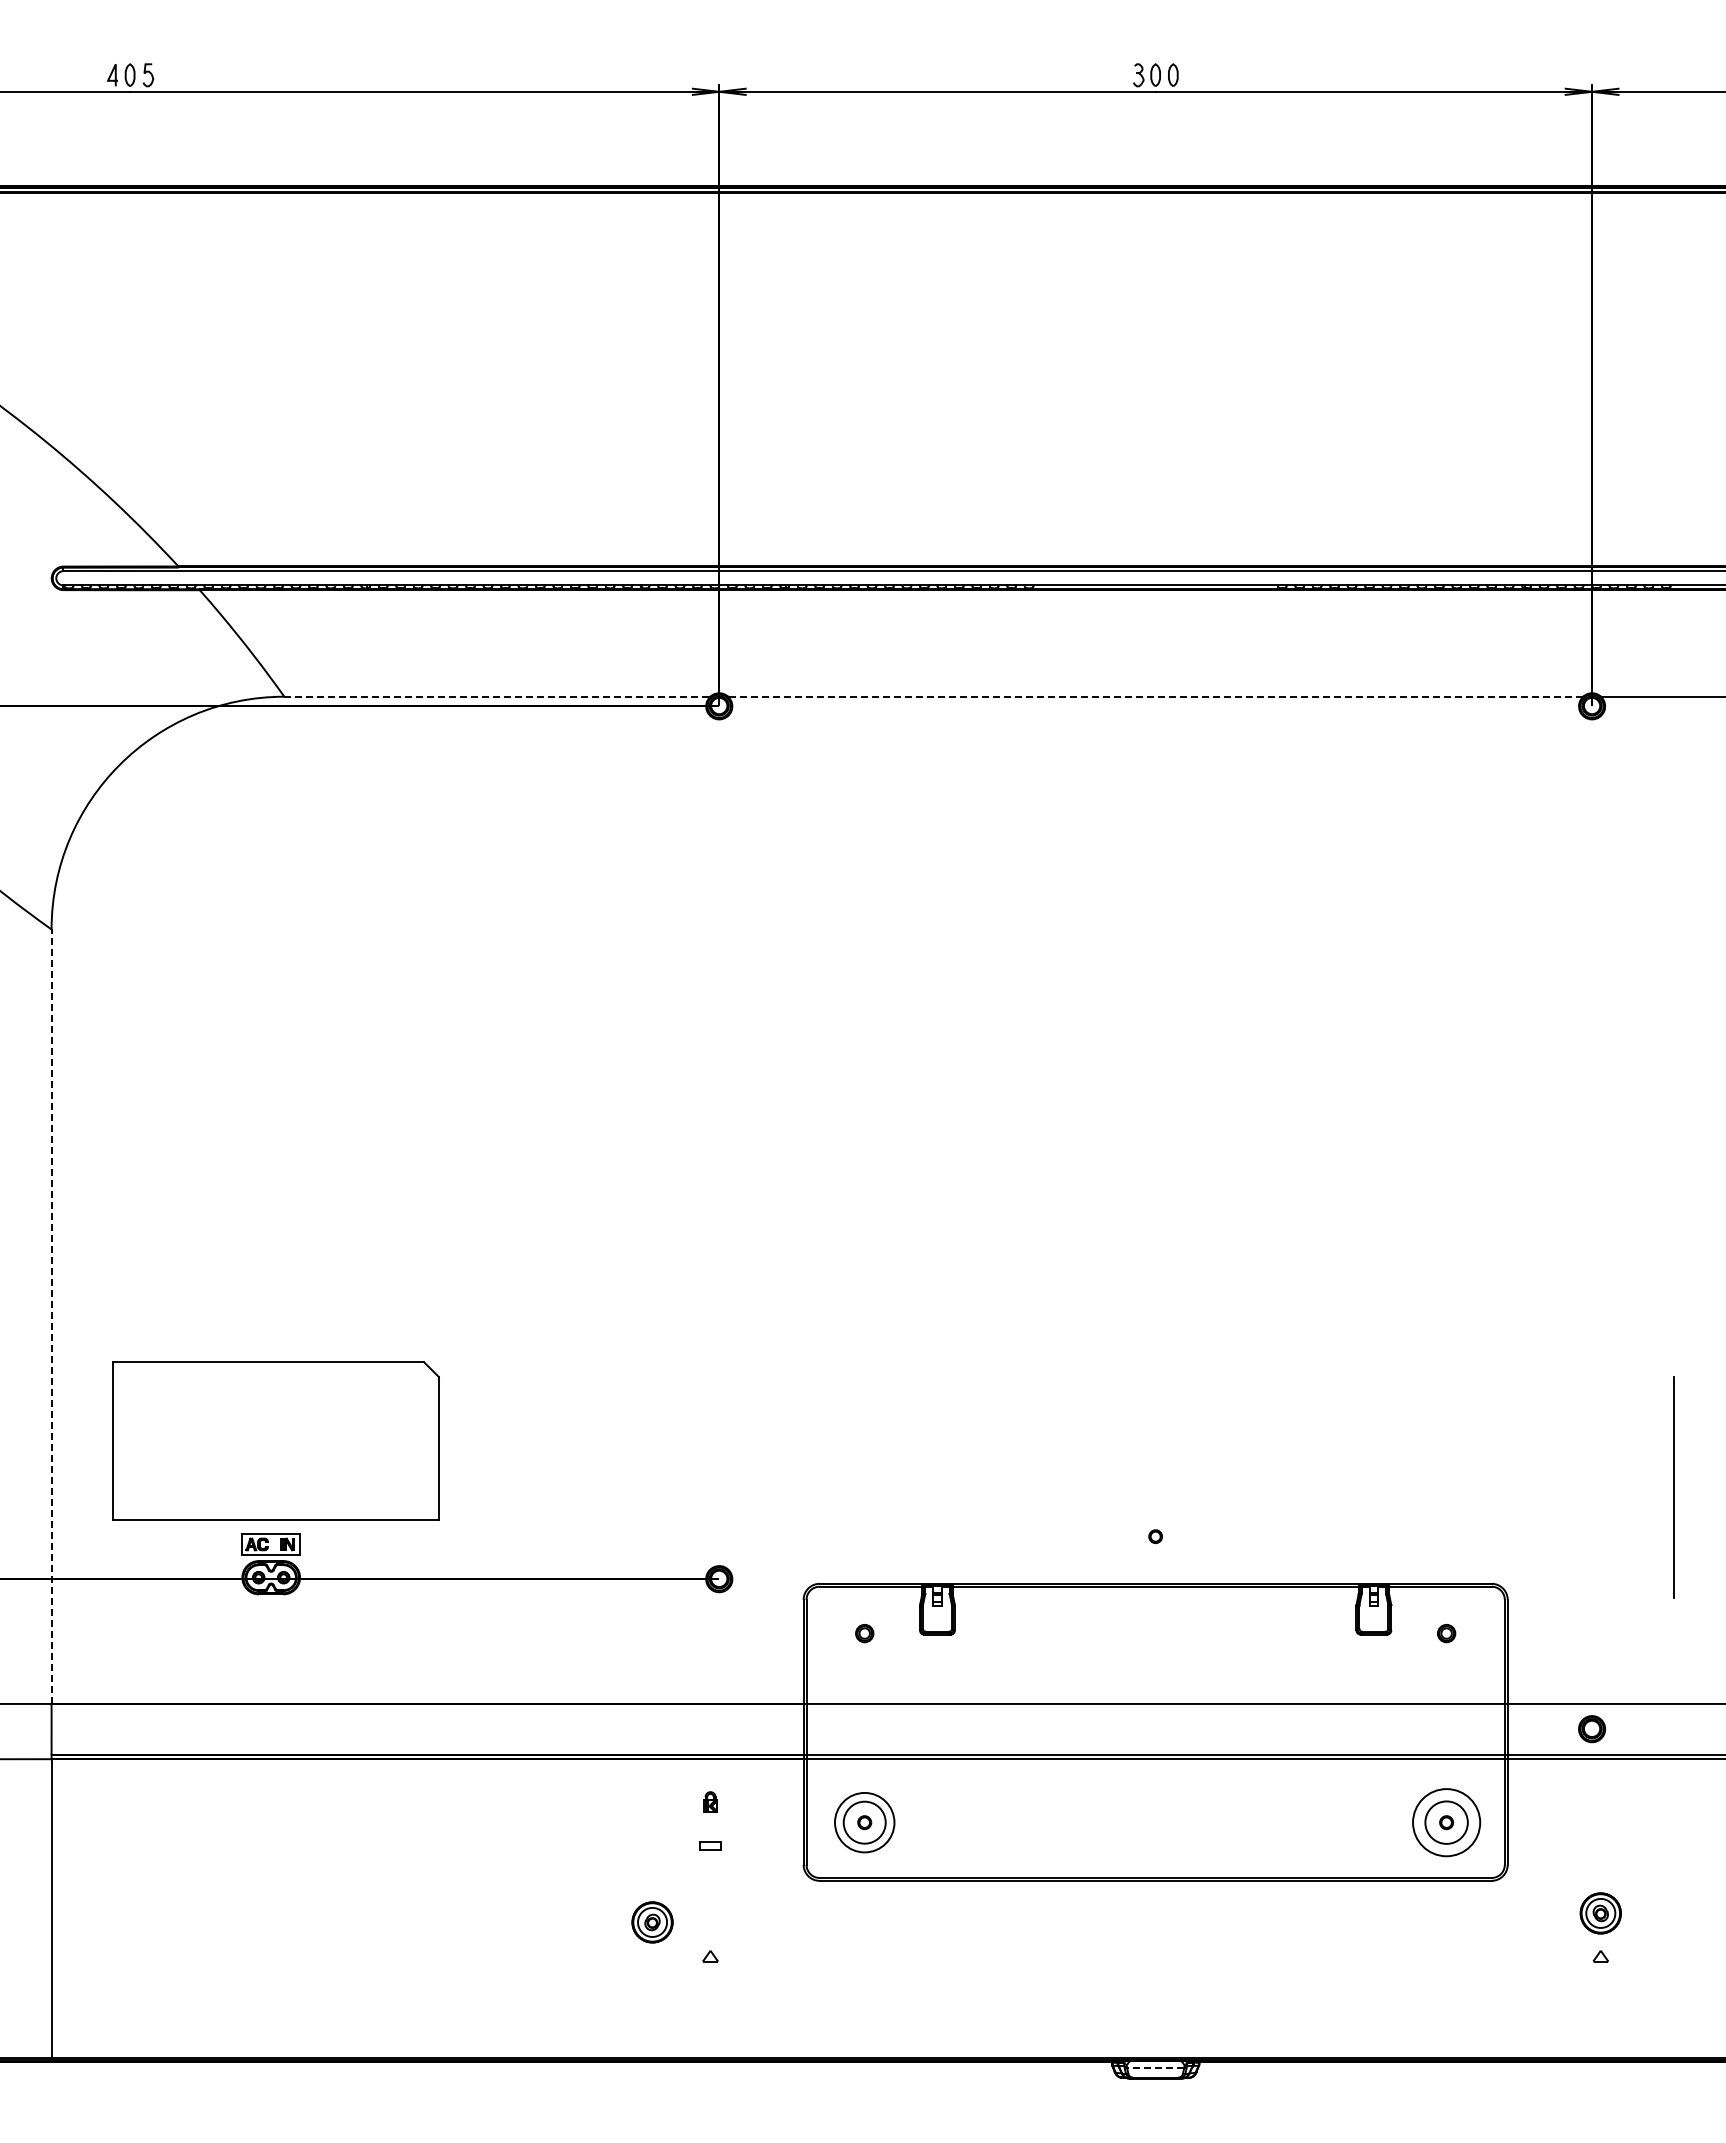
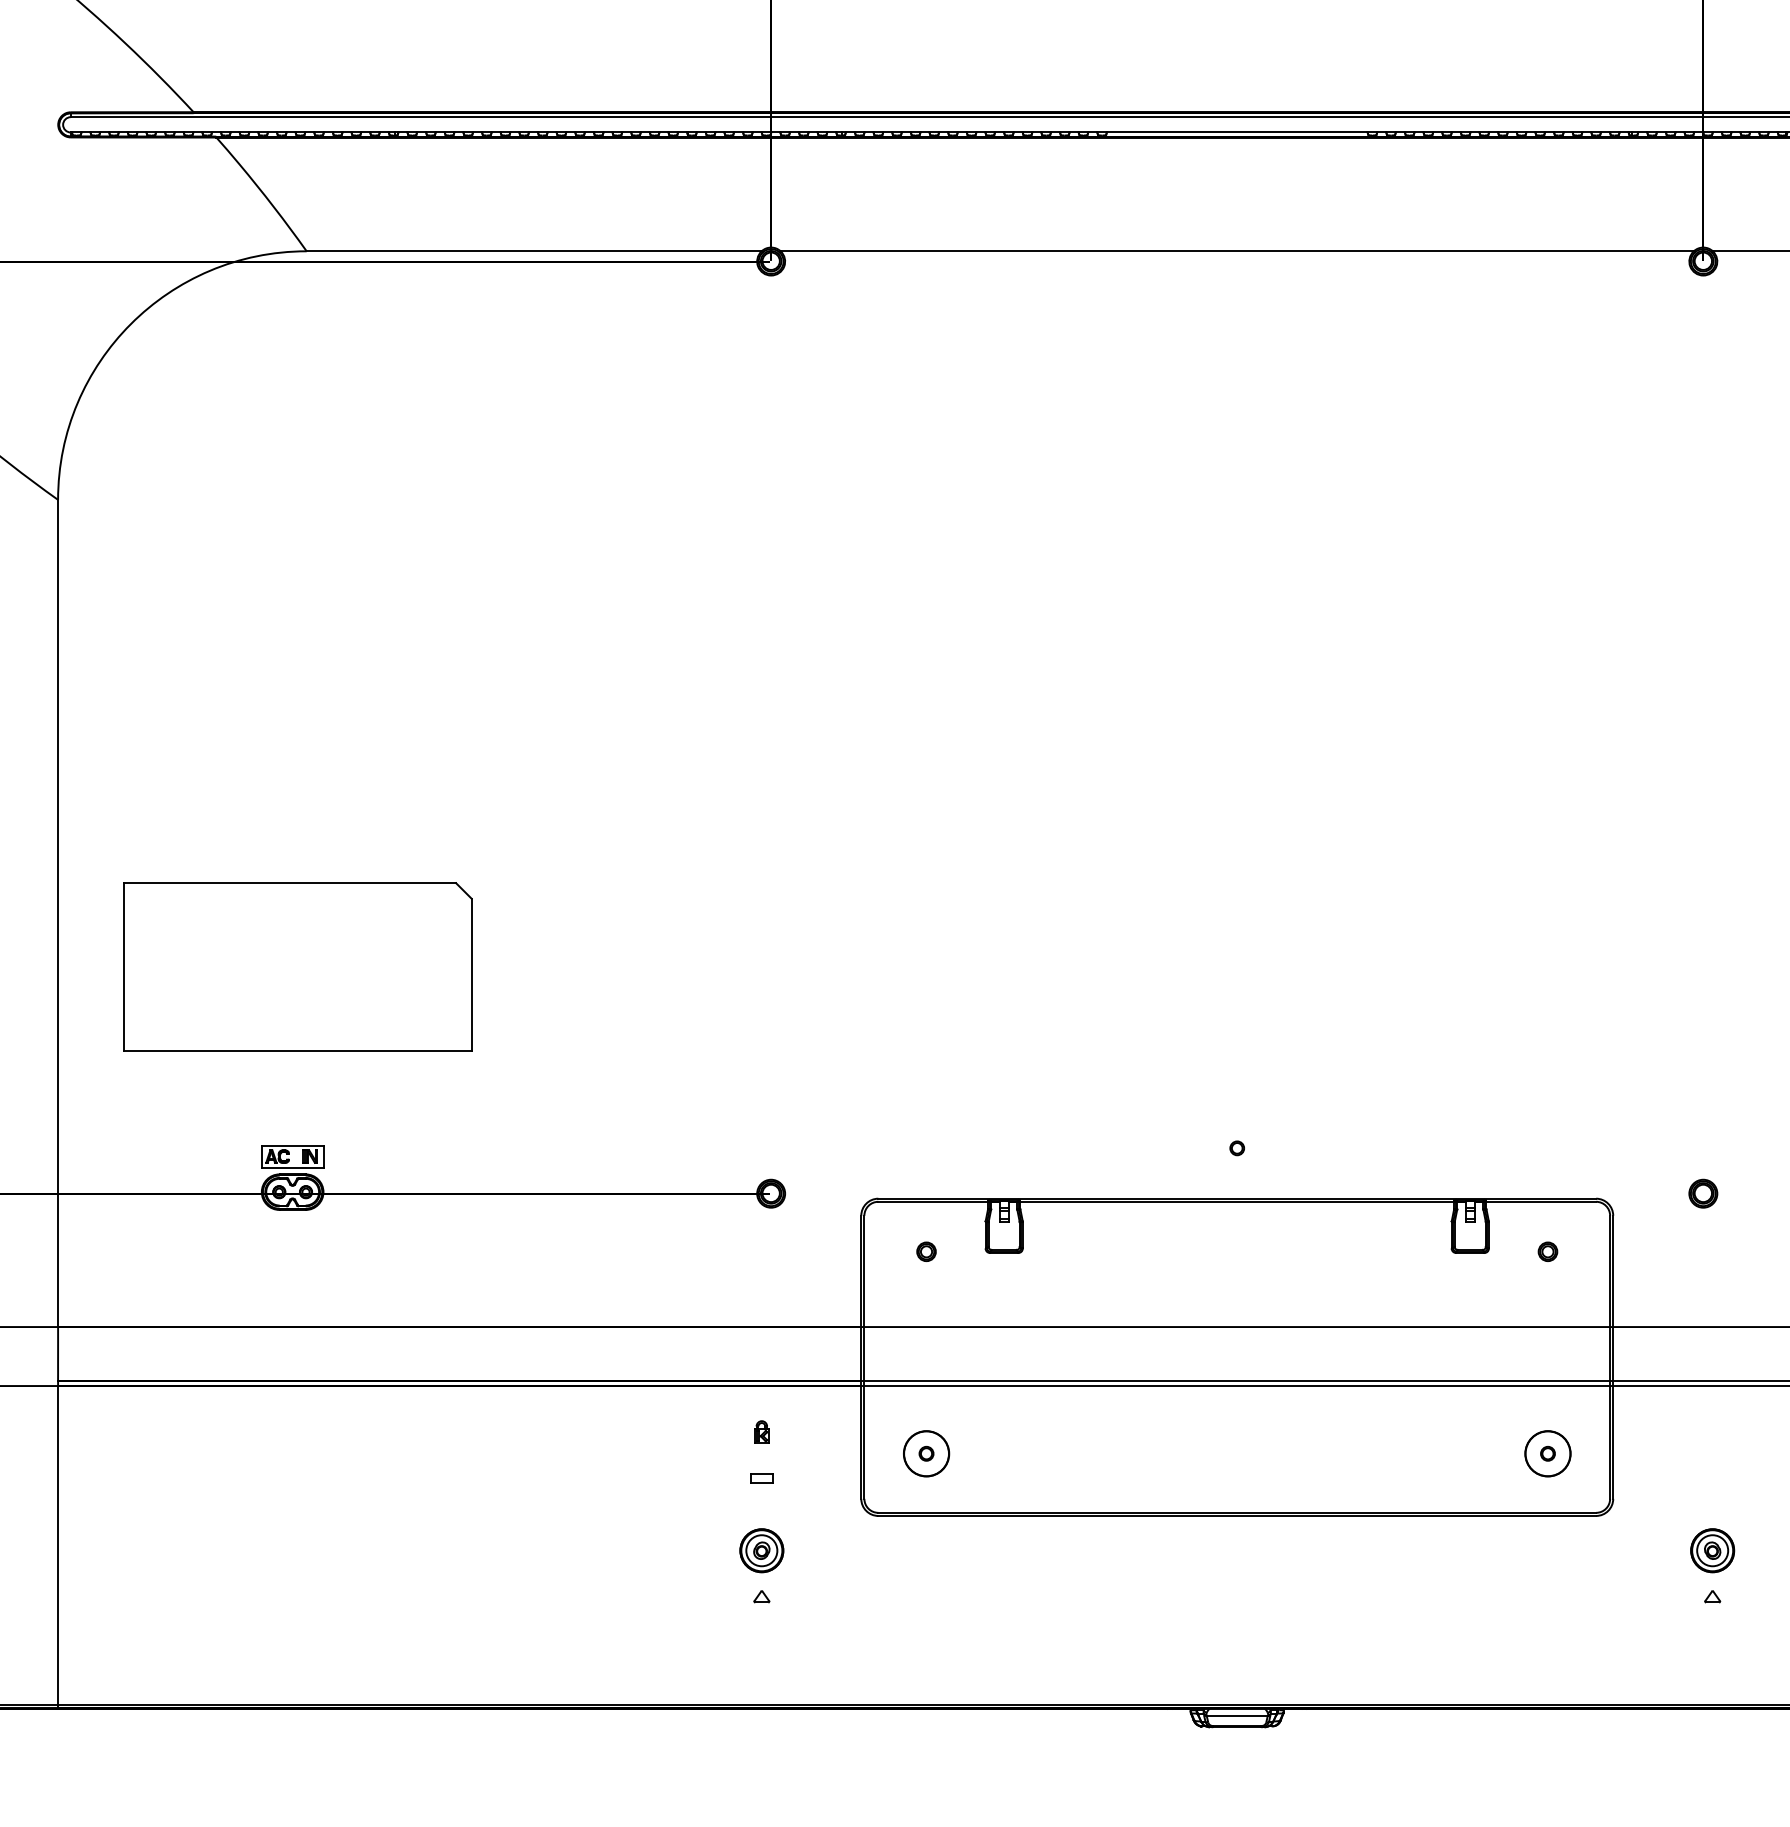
line: (497, 696) -> (534, 251), dashed -> solid
line: (1155, 696) -> (1237, 251), dashed -> solid
line: (51, 1316) -> (57, 913), dashed -> solid
part: (275, 1440) -> (297, 966), moved
part: (1592, 1729) -> (1703, 1194), moved
circle: (864, 1822) -> (926, 1453), size x0.71
circle: (1446, 1822) -> (1547, 1453), size x0.62
part: (652, 1922) -> (761, 1550), moved
line: (1155, 2068) -> (1237, 1716), dashed -> solid

